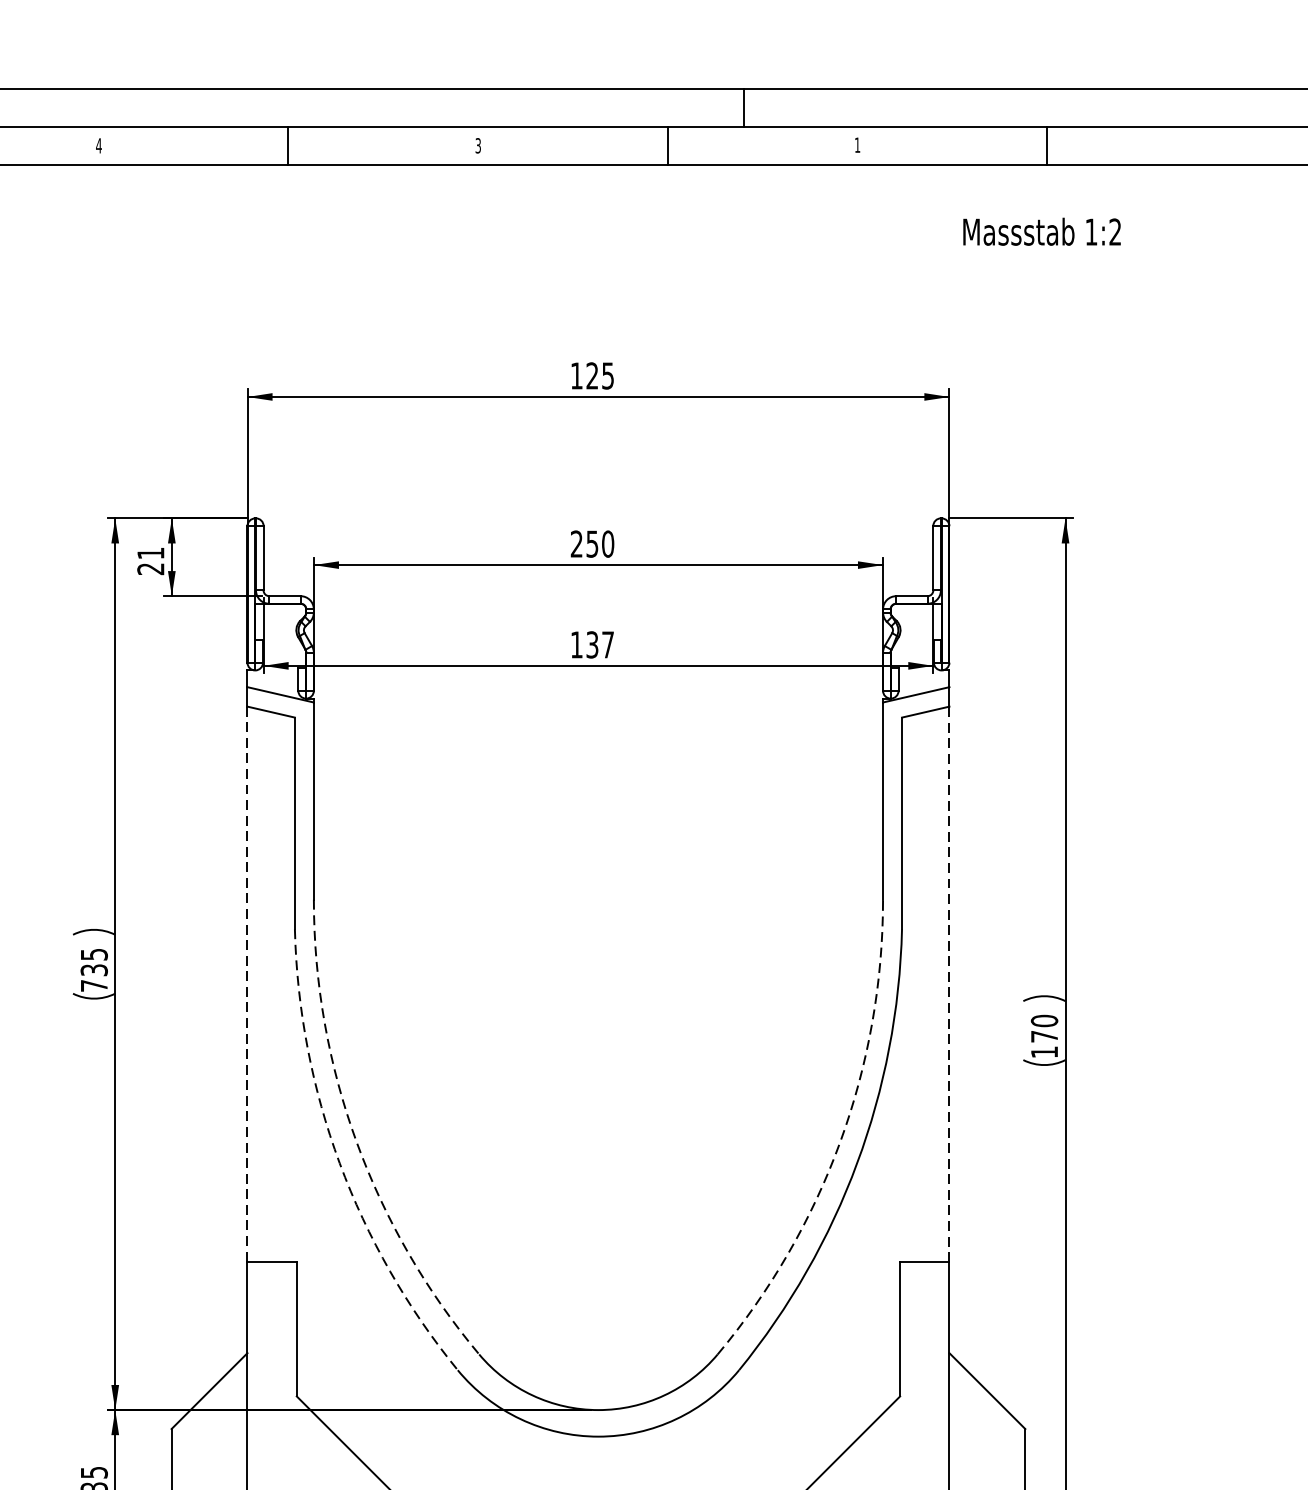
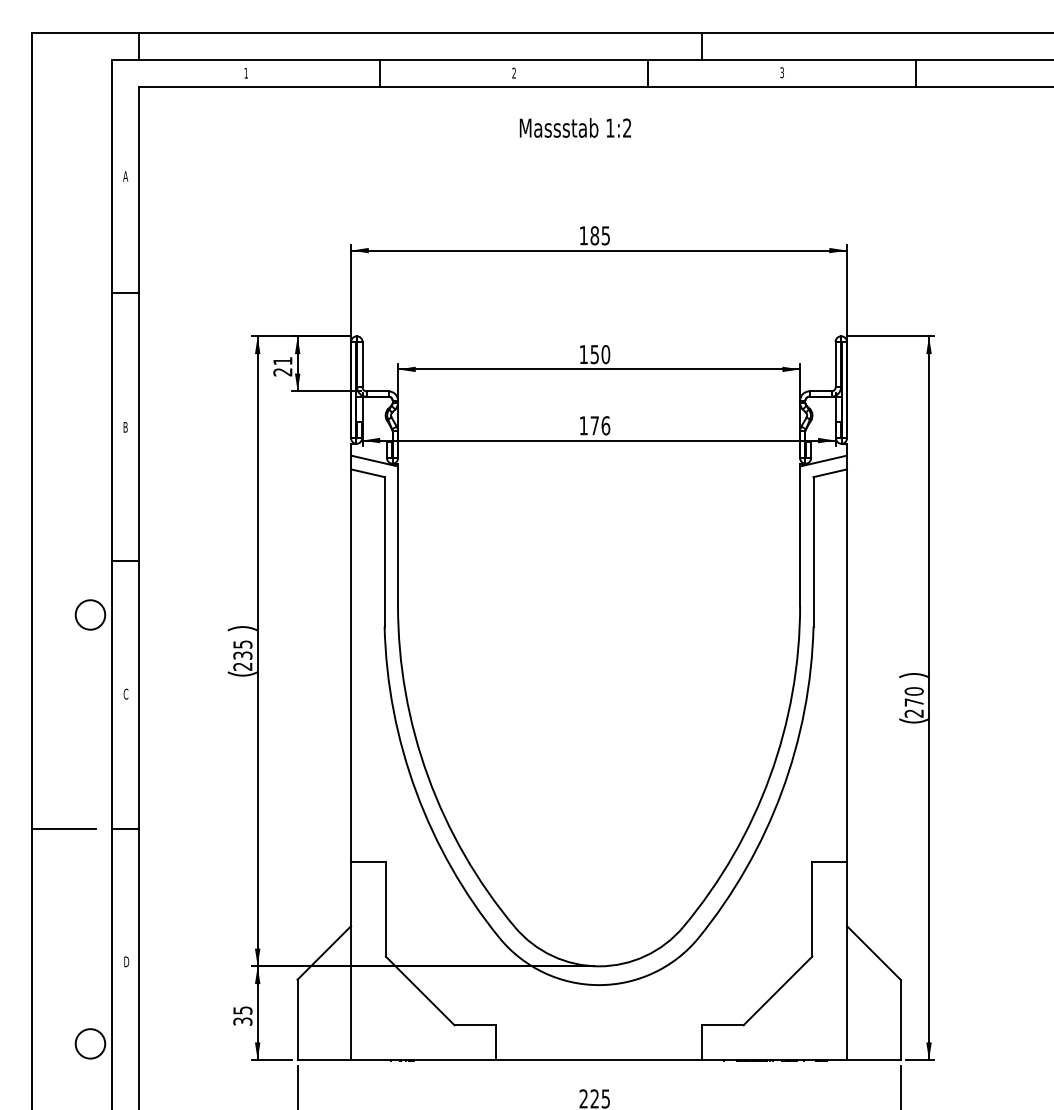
text: (856, 144) -> (781, 72), 1 -> 3
text: (99, 146) -> (246, 73), 4 -> 1
text: (477, 146) -> (513, 73), 3 -> 2
text: (1042, 231) -> (575, 127), moved
text: (591, 375) -> (594, 235), 125 -> 185
text: (576, 542) -> (583, 353), 250 -> 150
text: (600, 644) -> (600, 425), 137 -> 176
line: (950, 984) -> (847, 665), dashed -> solid
text: (93, 985) -> (242, 666), 735 -> 235
line: (248, 985) -> (351, 666), dashed -> solid
text: (1043, 1052) -> (913, 713), 170 -> 270
arc: (357, 1141) -> (428, 776), dashed -> solid
arc: (841, 1141) -> (770, 776), dashed -> solid
arc: (340, 1164) -> (416, 792), dashed -> solid

